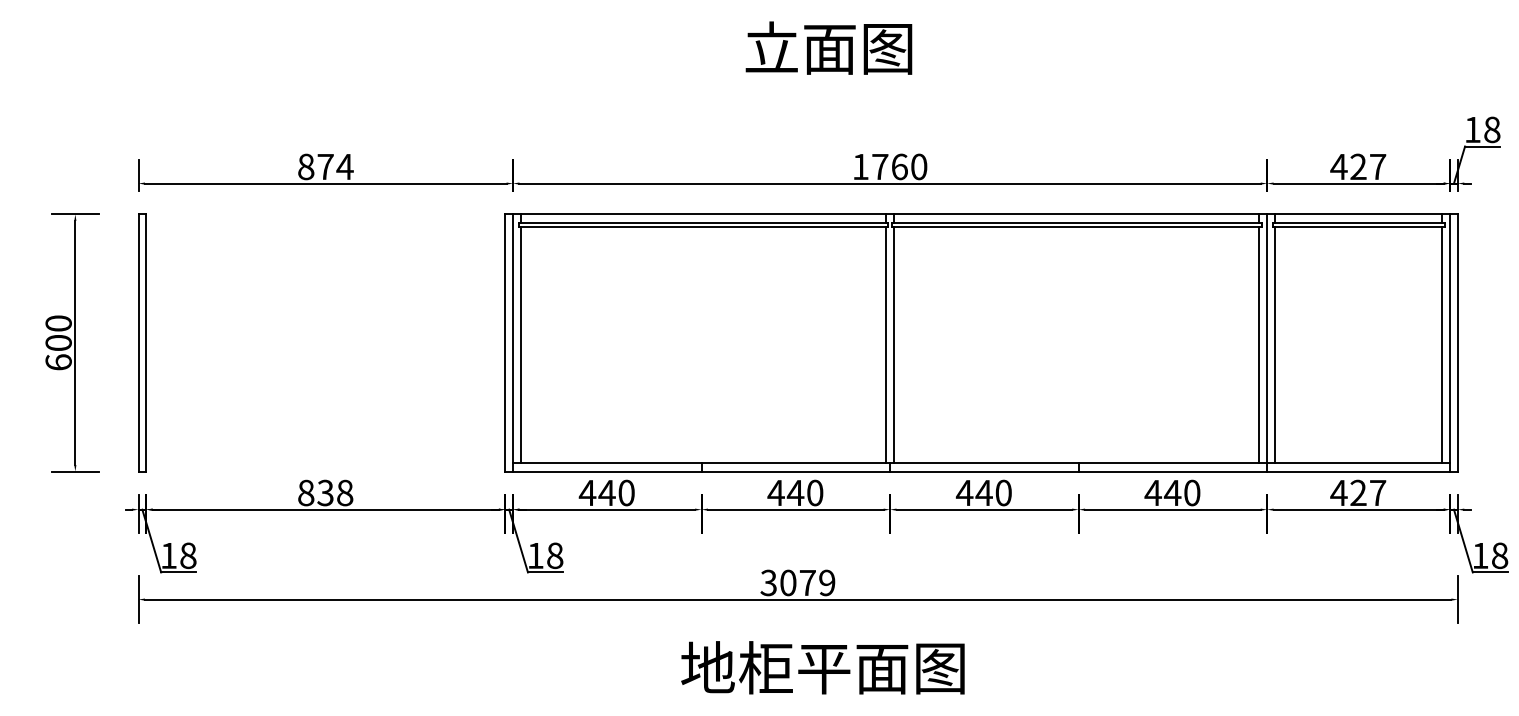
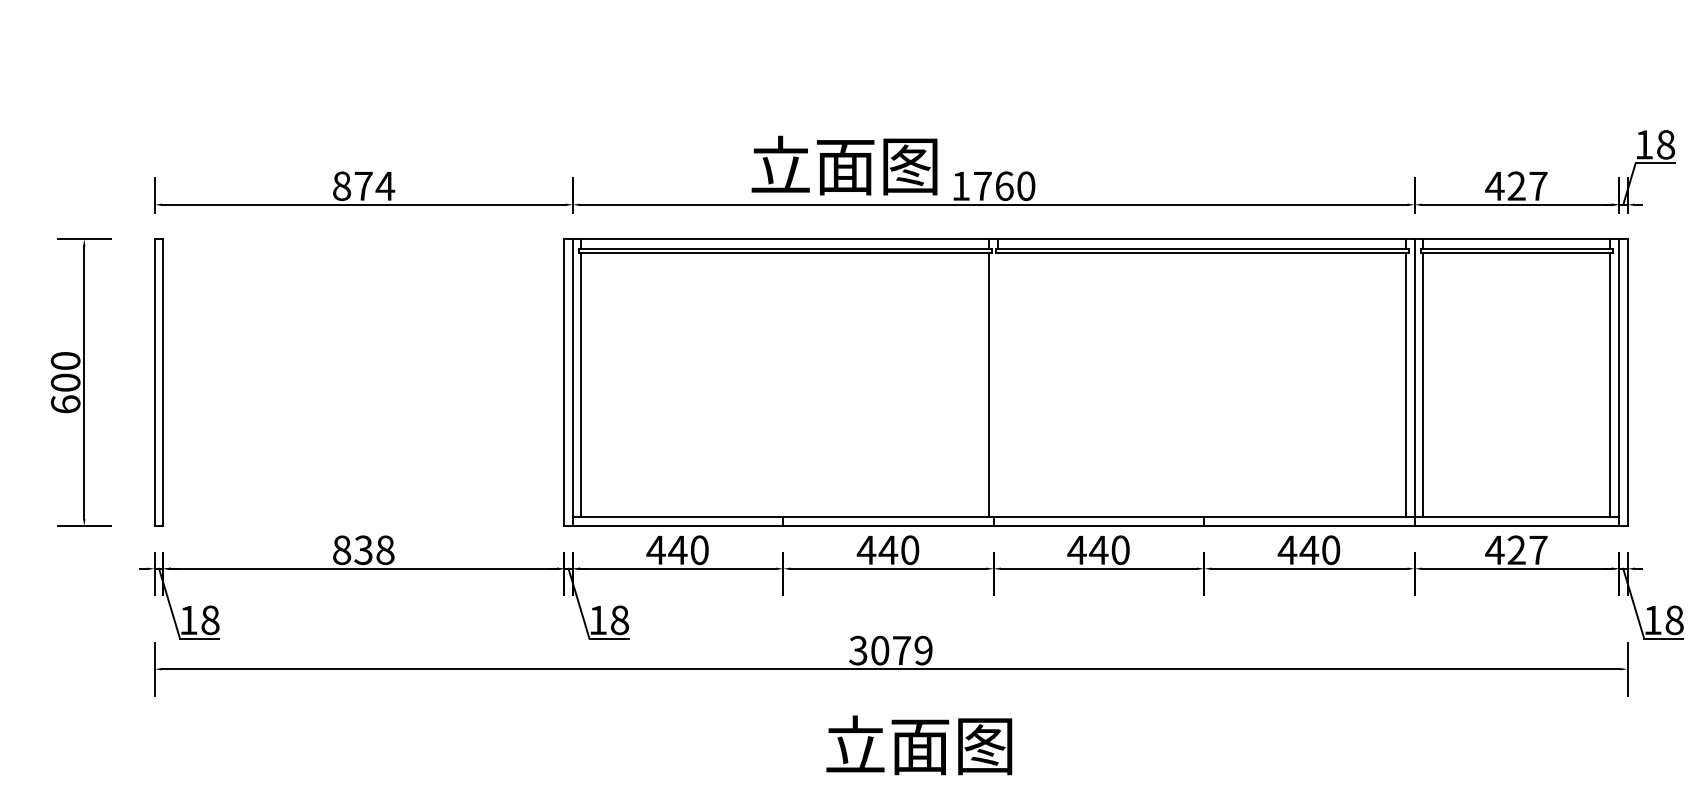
text: (828, 48) -> (844, 165), moved
line: (894, 344) -> (998, 384), removed
text: (822, 667) -> (918, 745), 地柜平面图 -> 立面图

